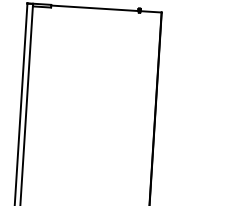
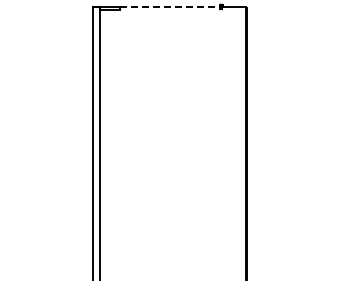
line: (95, 8) -> (170, 7), solid -> dashed

